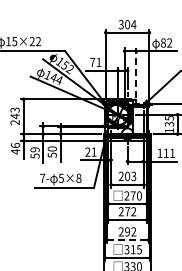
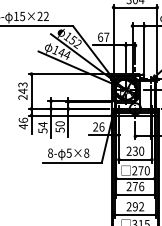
text: (95, 62) -> (103, 37), 71 -> 67
line: (136, 73) -> (144, 48), dashed -> solid
text: (34, 149) -> (42, 124), 59 -> 54
text: (93, 151) -> (101, 126), 21 -> 26
text: (130, 176) -> (138, 151), 203 -> 230
text: (42, 178) -> (50, 153), 7- -> 8-
text: (133, 211) -> (141, 186), 272 -> 276
line: (127, 240) -> (135, 215), dashed -> solid

